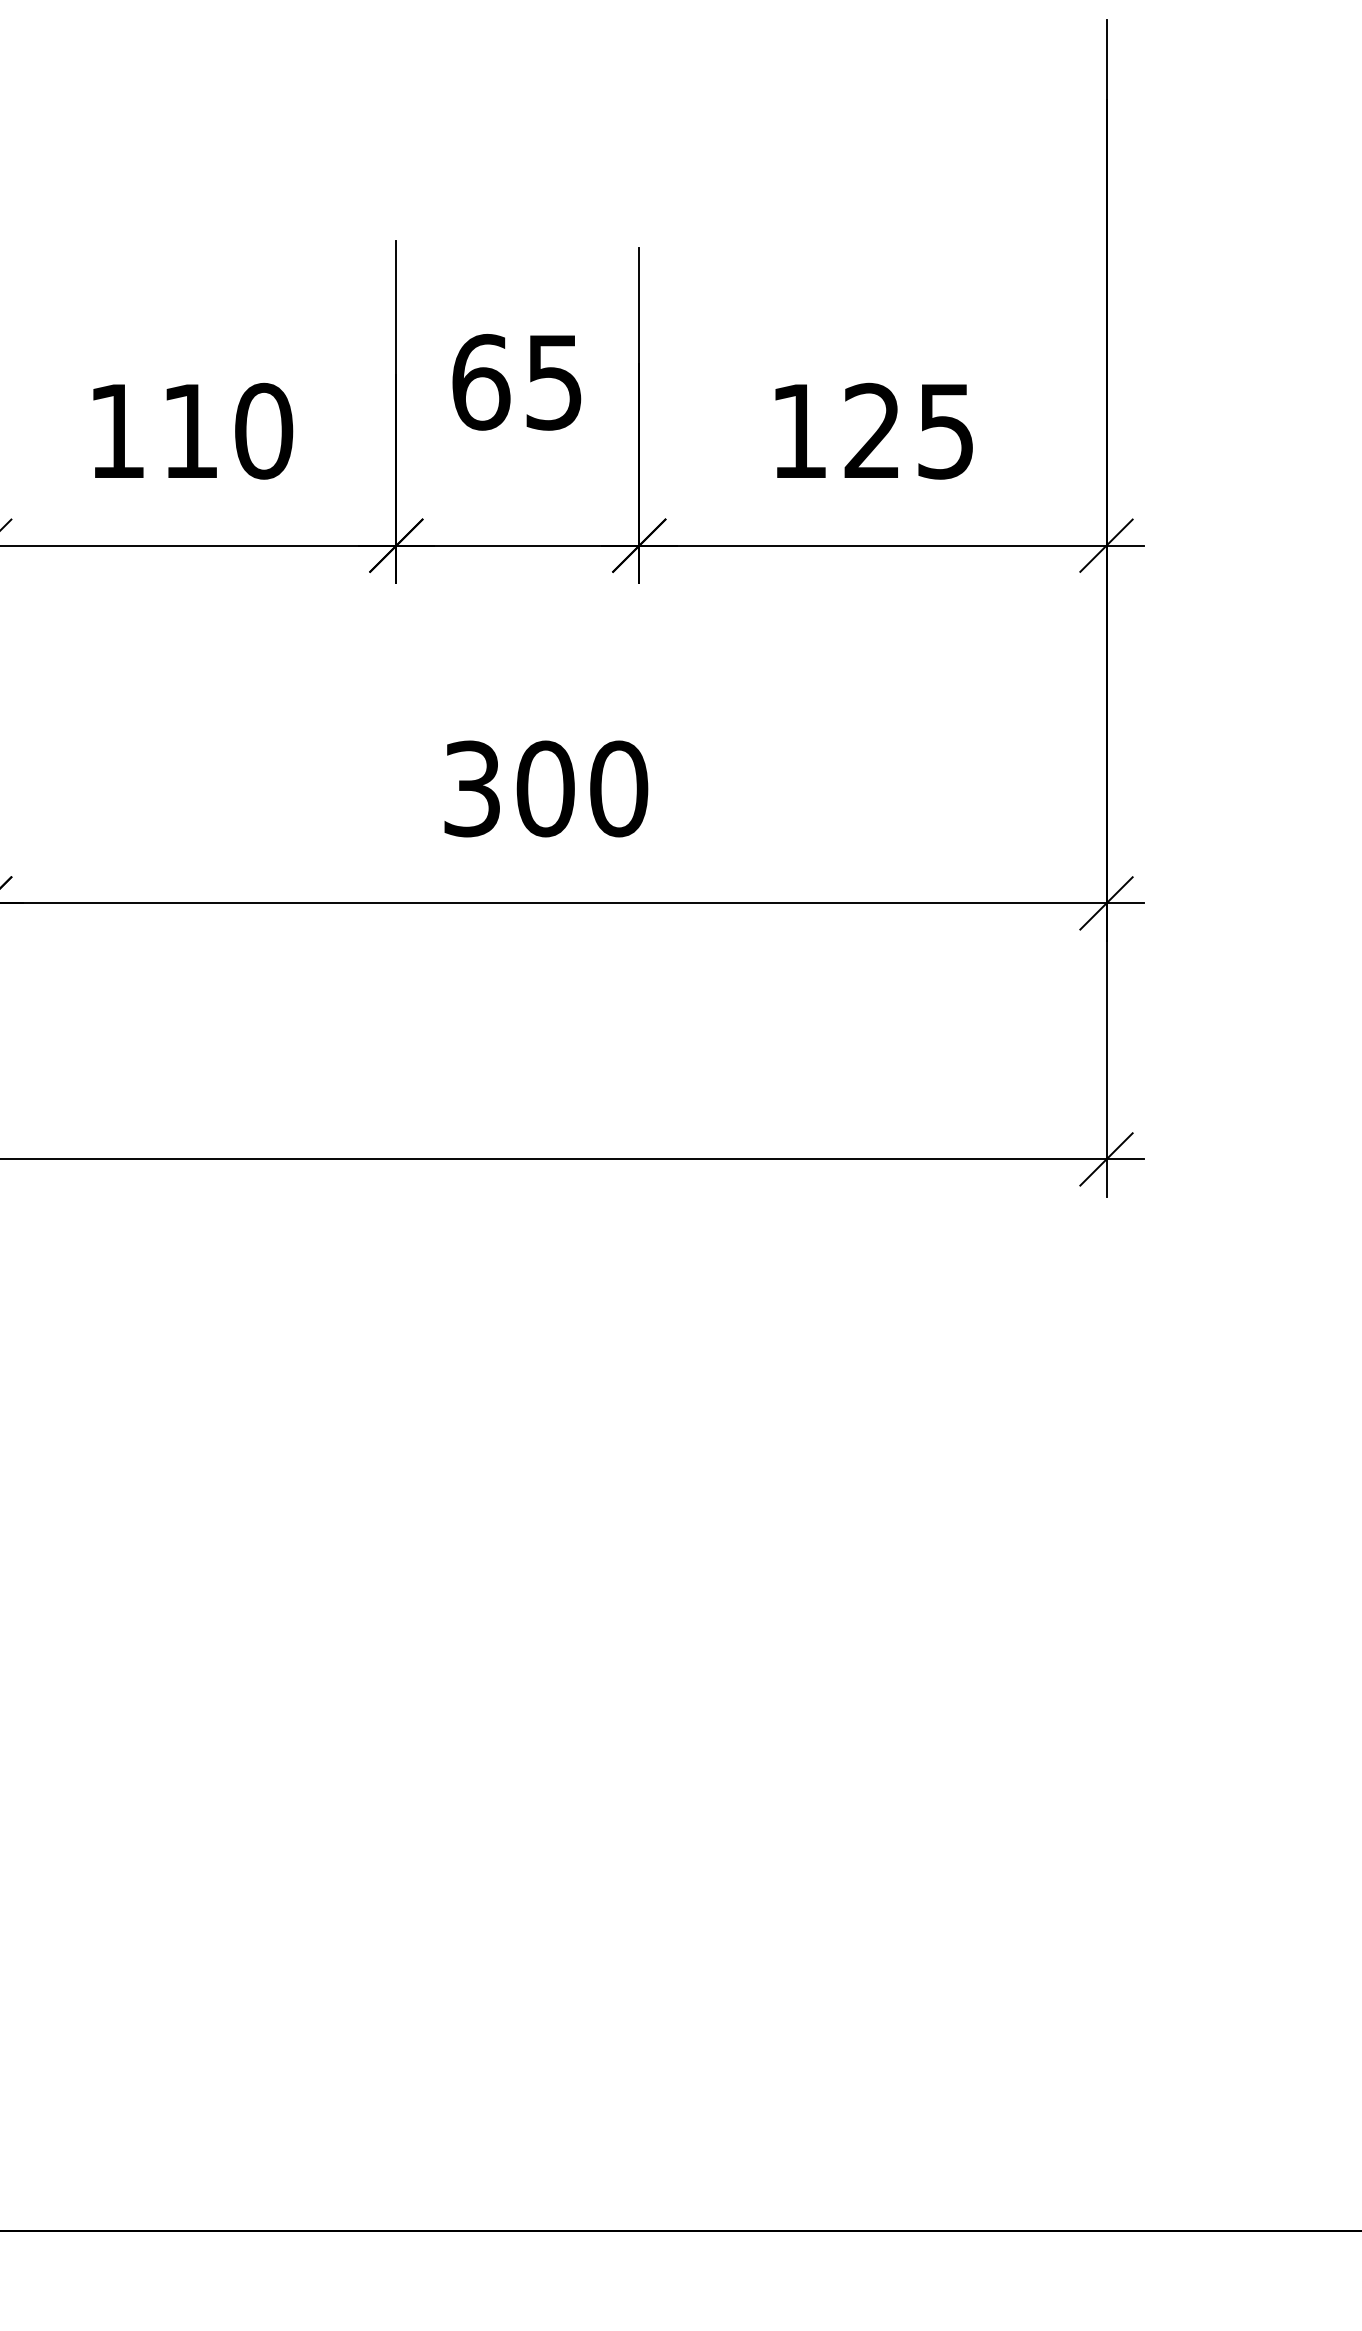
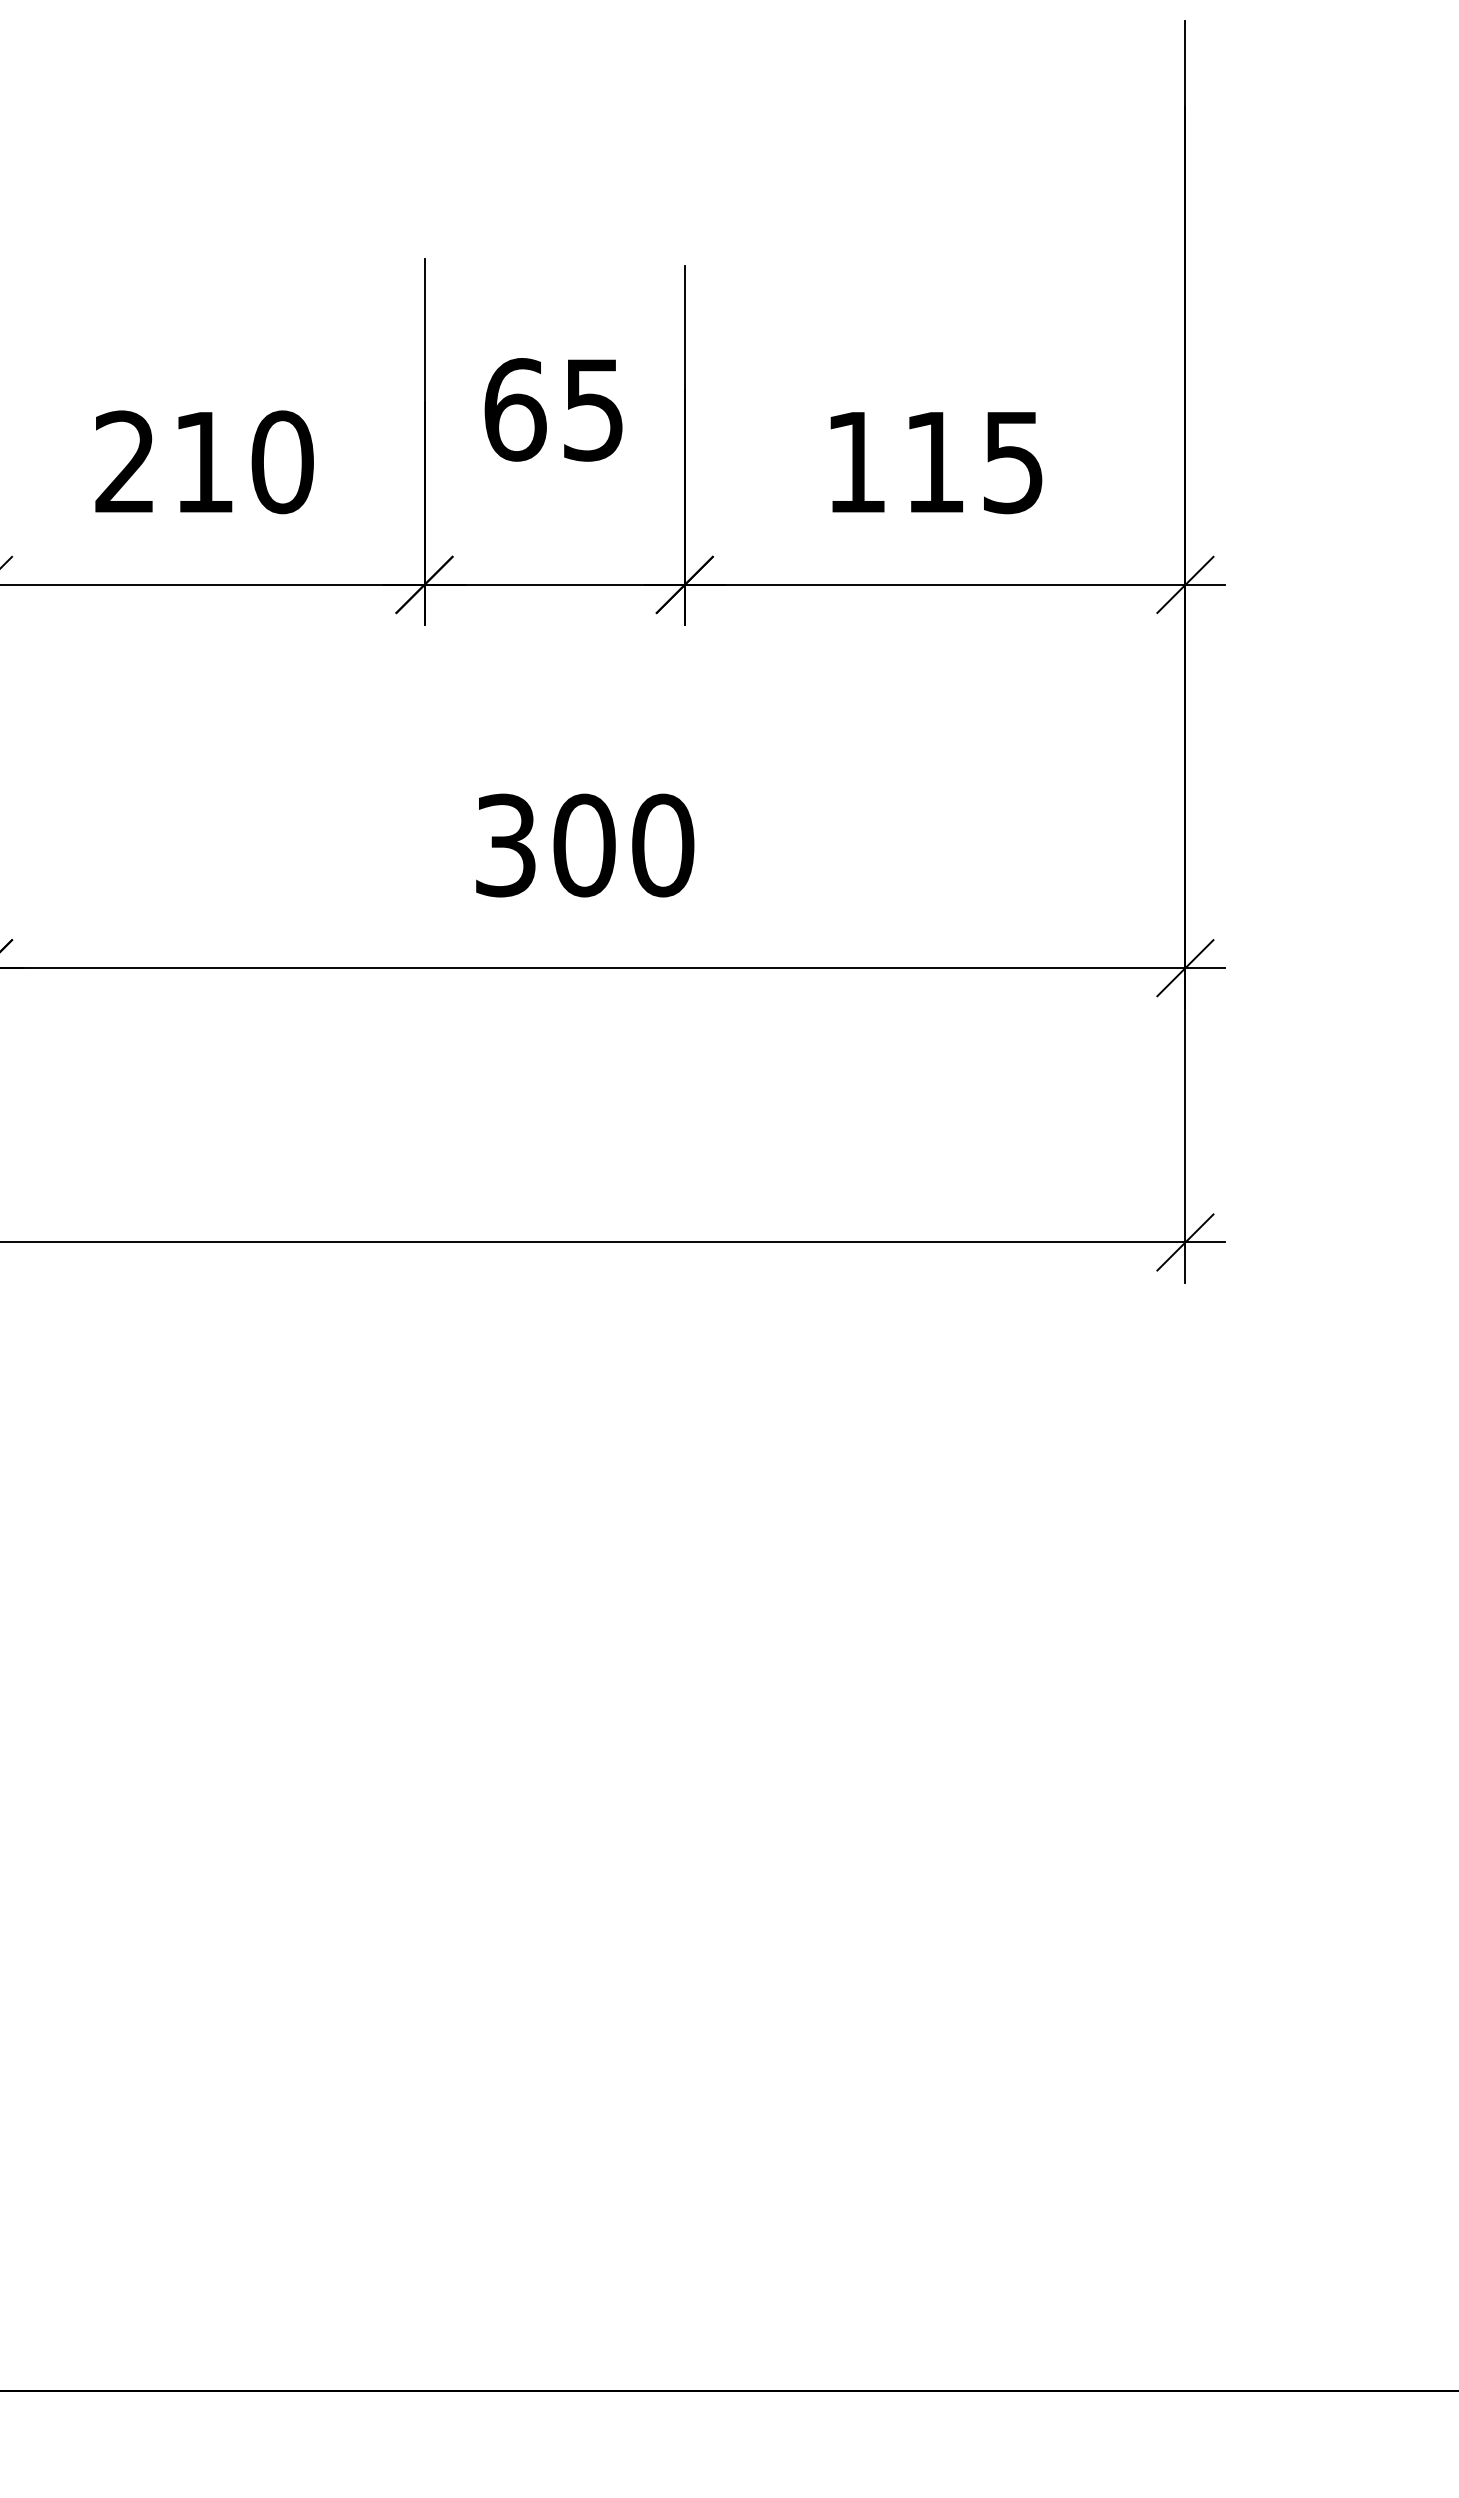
text: (116, 430) -> (124, 461), 110 -> 210
text: (871, 430) -> (933, 461), 125 -> 115

